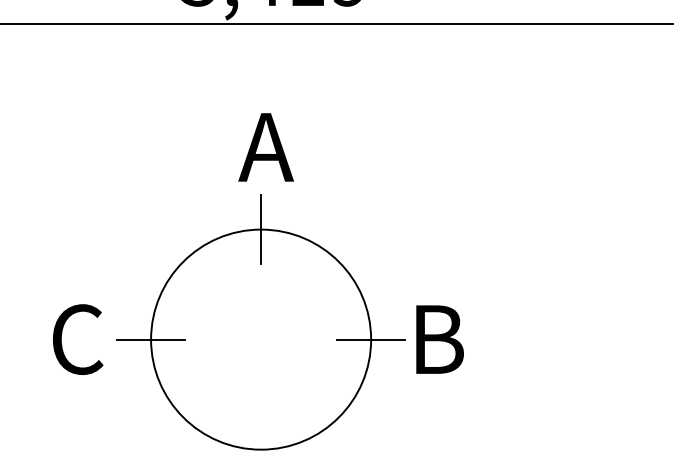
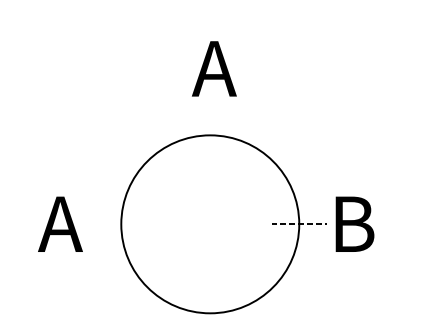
line: (261, 229) -> (210, 135), removed
text: (75, 339) -> (60, 224), C -> A
line: (150, 339) -> (120, 224), removed
line: (371, 339) -> (299, 224), solid -> dashed

